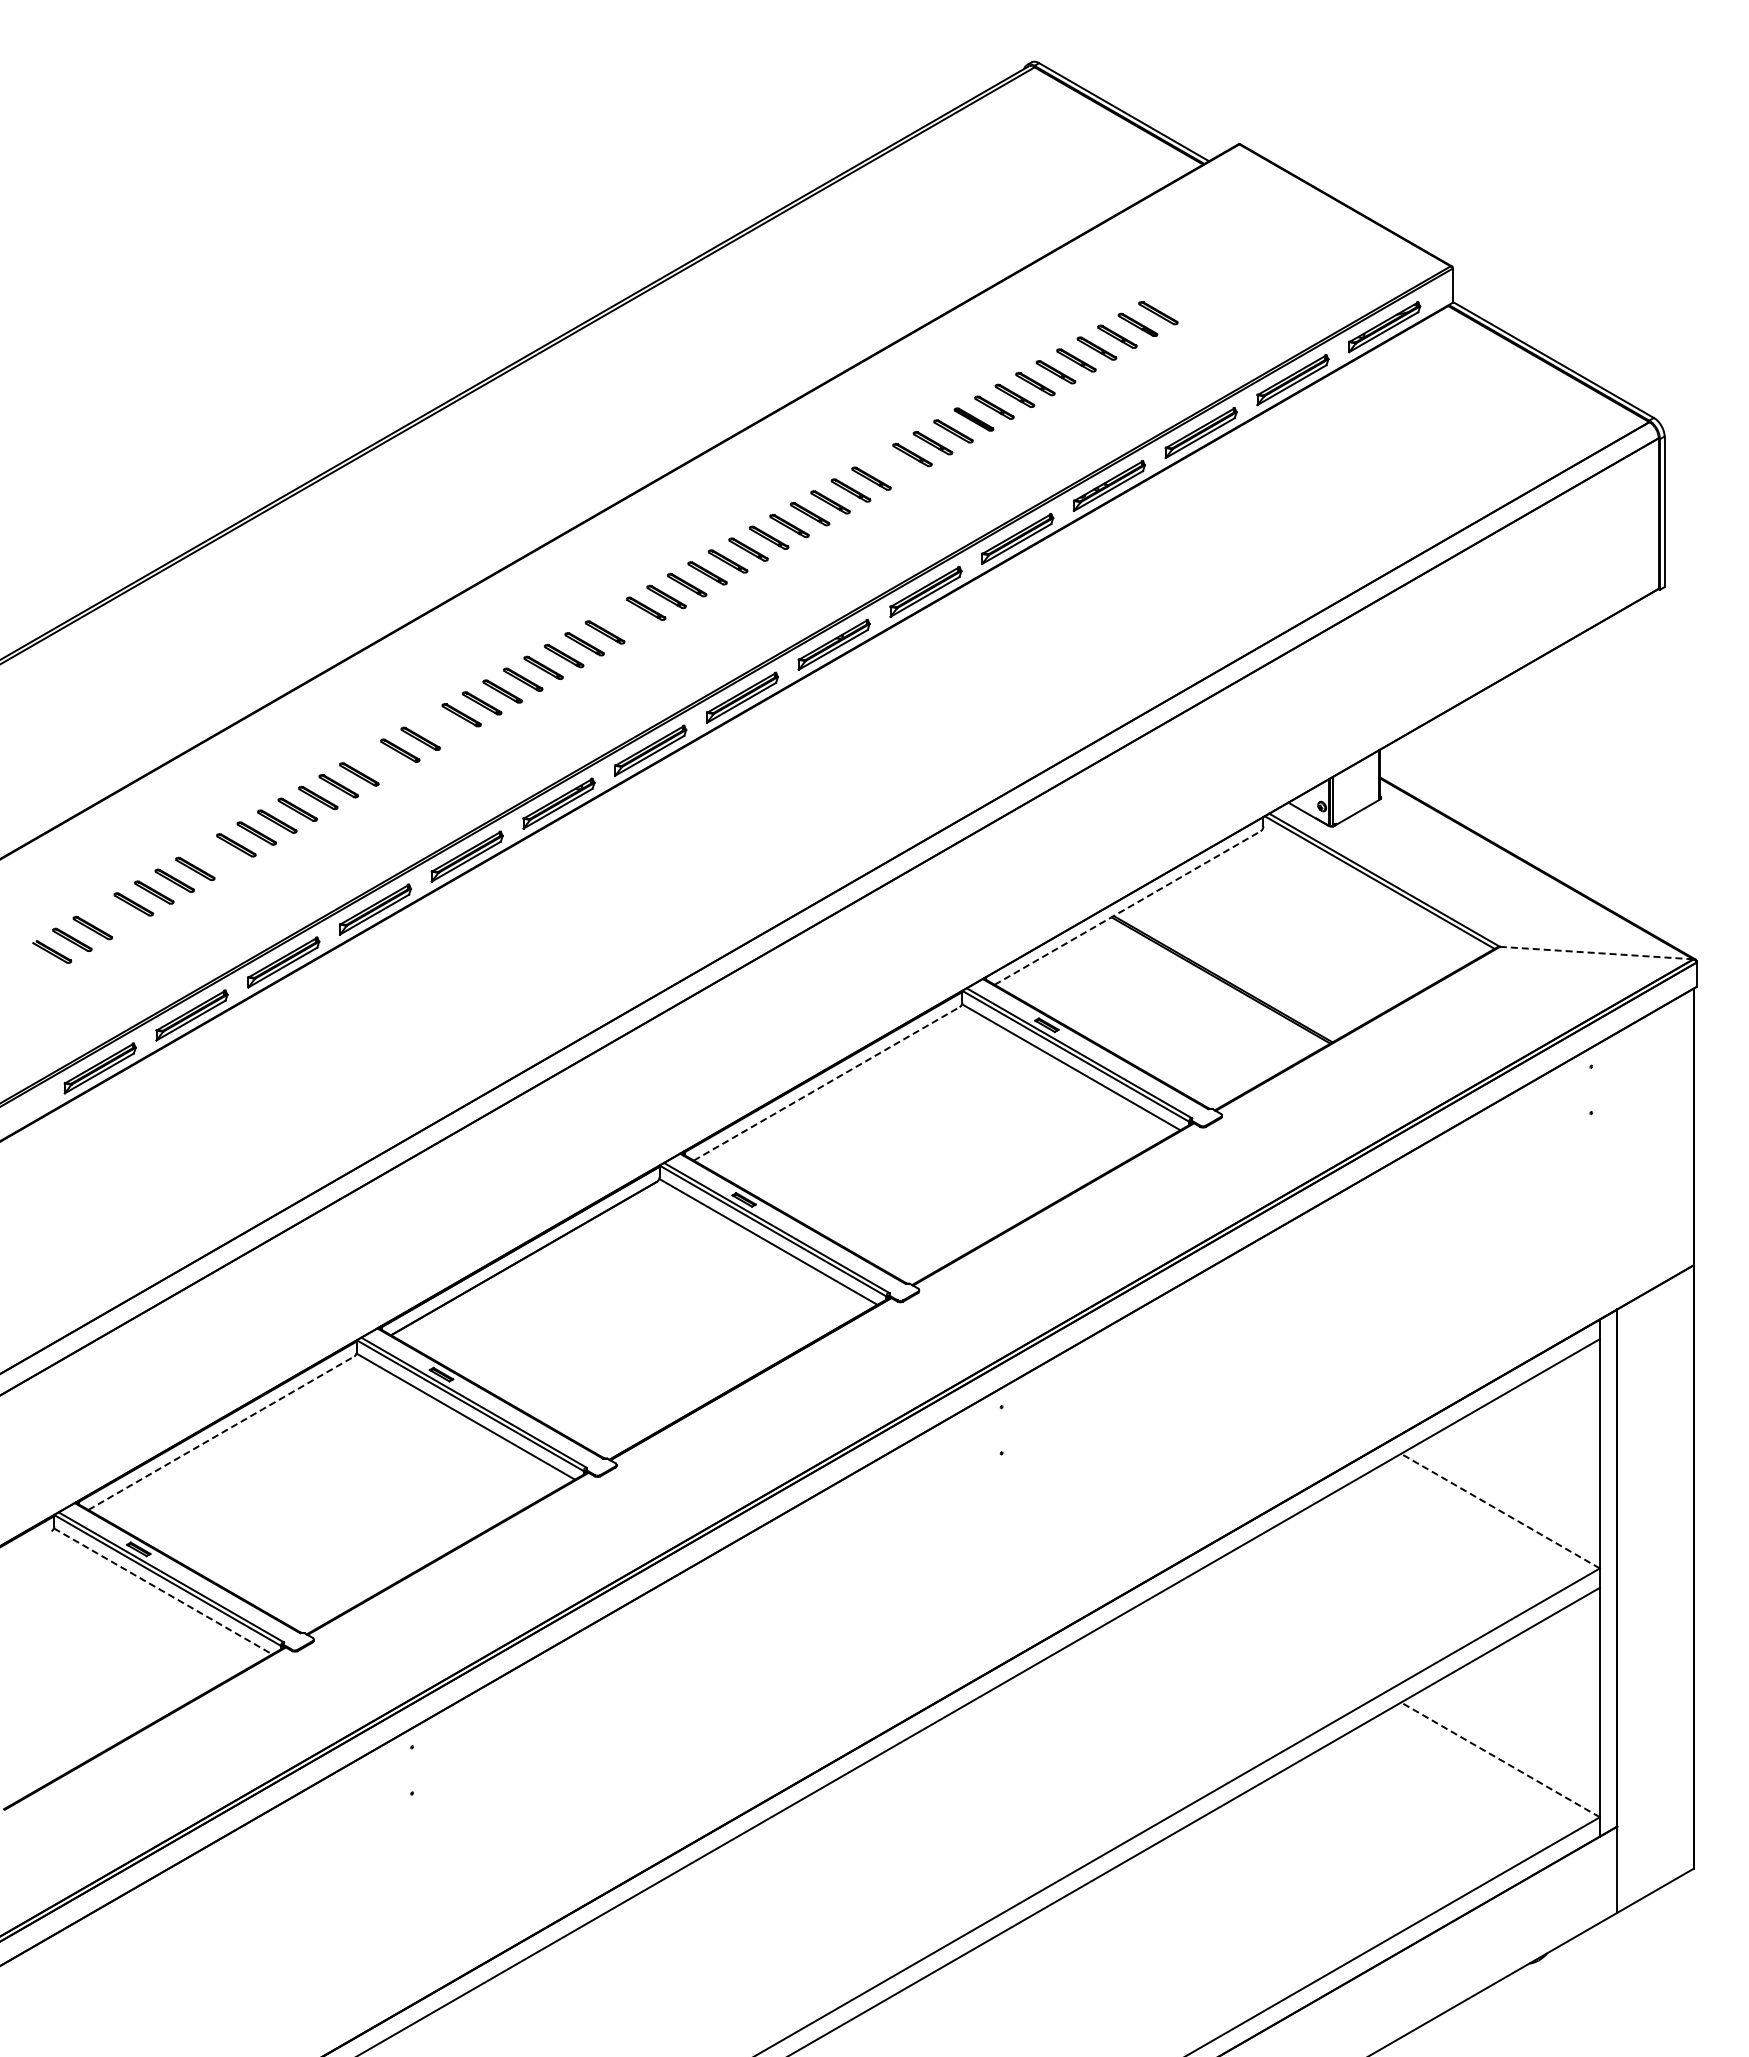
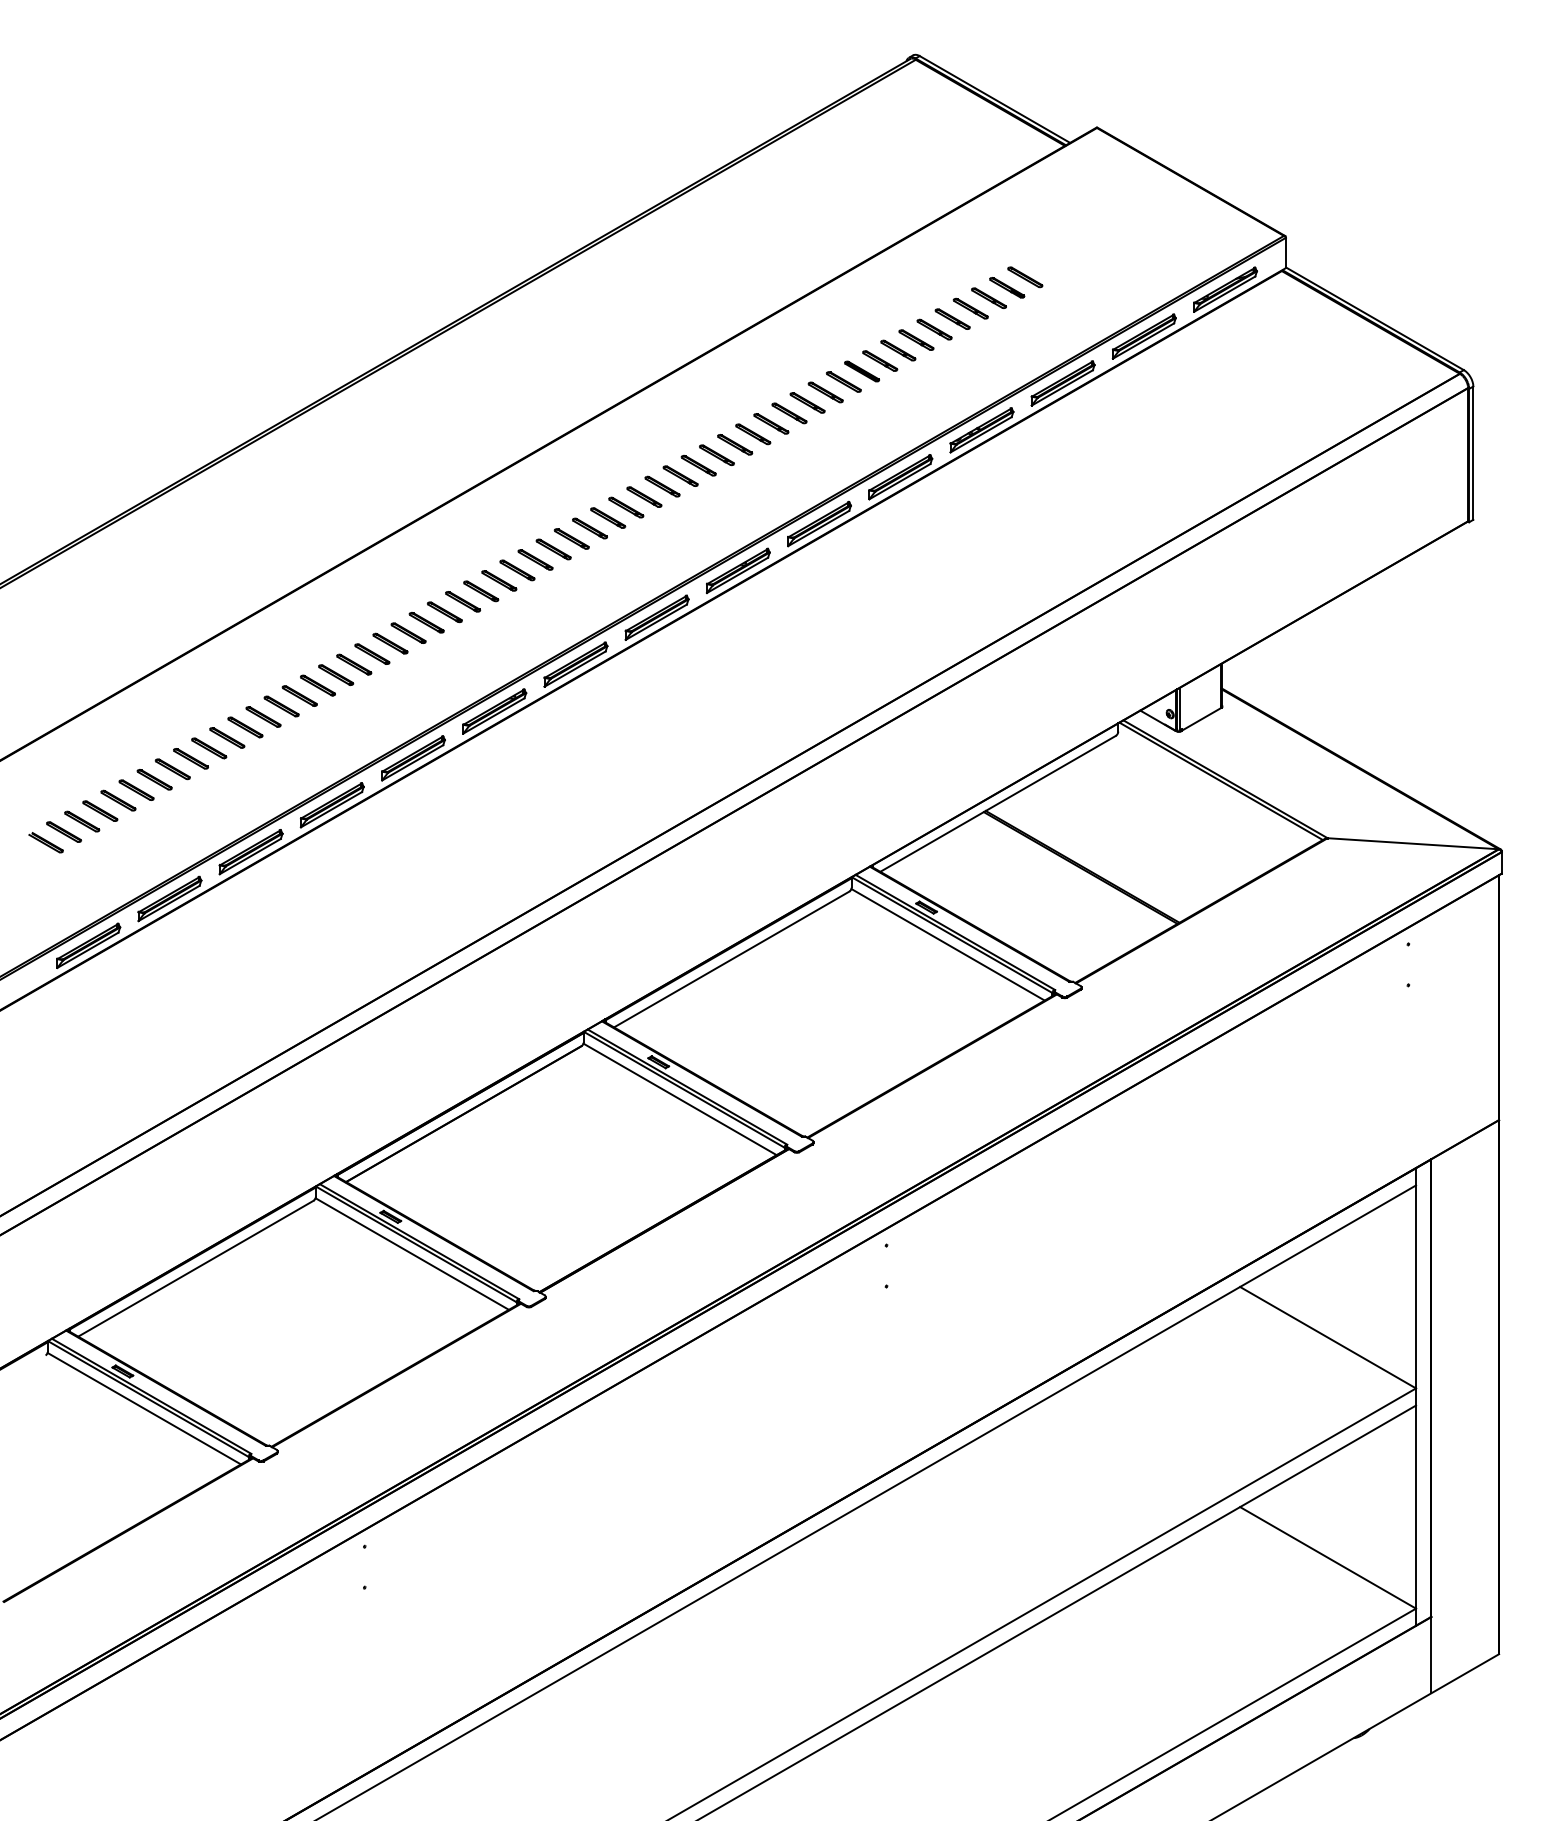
part: (891, 466) -> (789, 413), added
part: (625, 620) -> (553, 549), added
part: (441, 726) -> (390, 643), added
part: (379, 762) -> (335, 675), added
part: (215, 857) -> (190, 759), added
line: (1127, 908) -> (997, 804), dashed -> solid
part: (113, 916) -> (100, 811), added
line: (1596, 953) -> (1413, 844), dashed -> solid
line: (827, 1083) -> (732, 959), dashed -> solid
line: (221, 1432) -> (196, 1268), dashed -> solid
line: (1500, 1511) -> (1328, 1338), dashed -> solid
line: (163, 1591) -> (144, 1408), dashed -> solid
line: (1500, 1759) -> (1328, 1557), dashed -> solid

